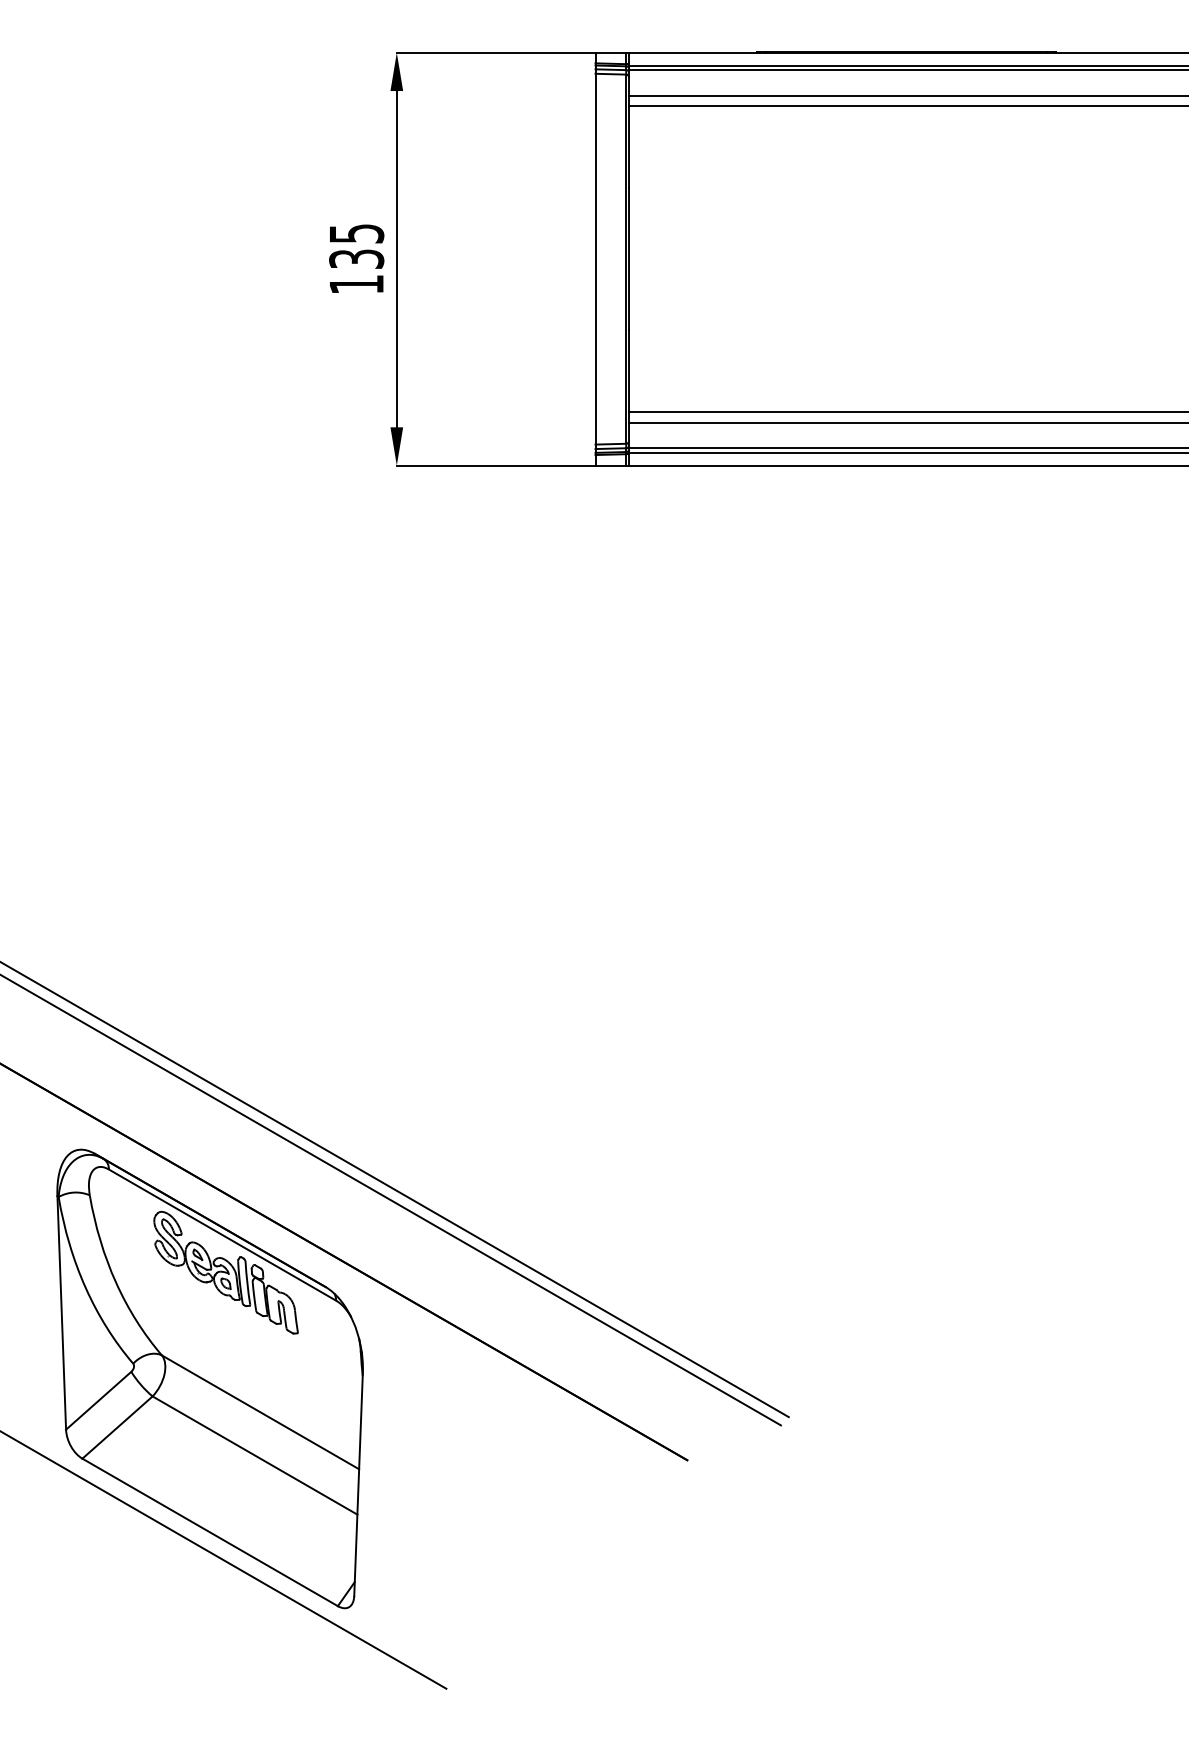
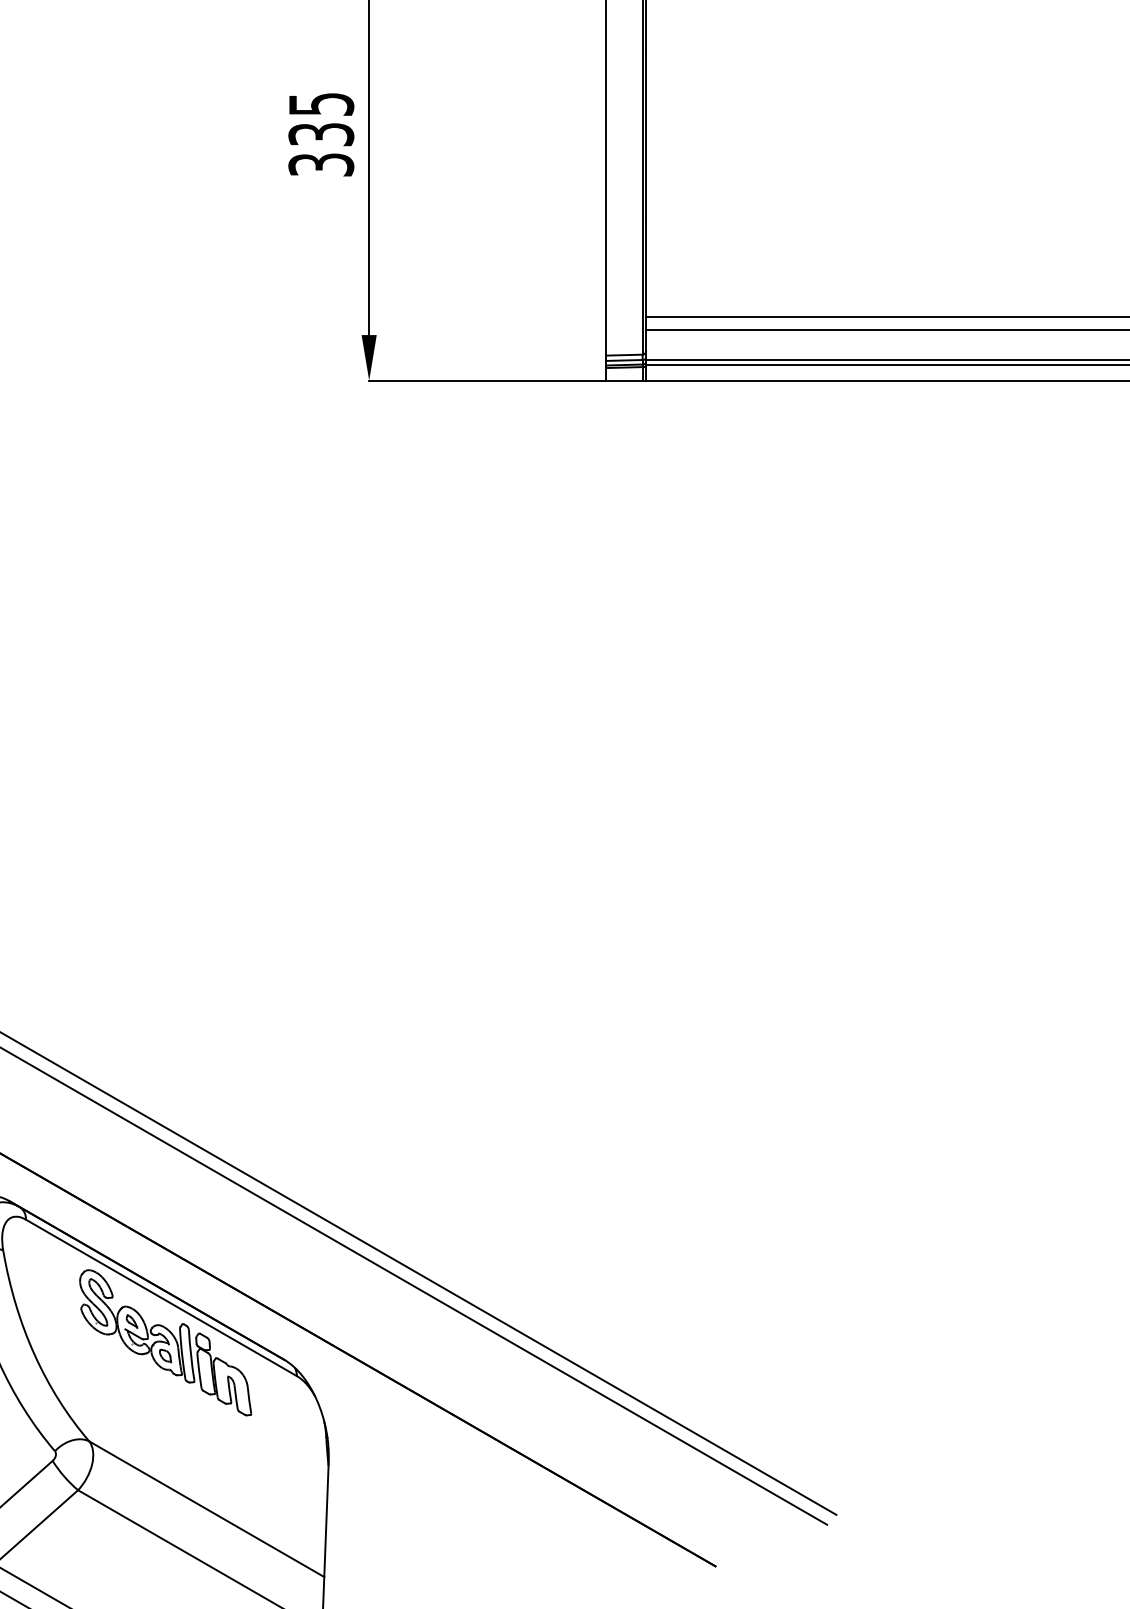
text: (356, 284) -> (321, 164), 135 -> 335

